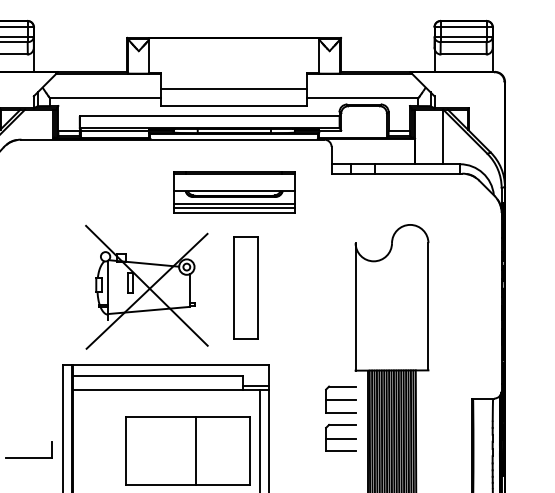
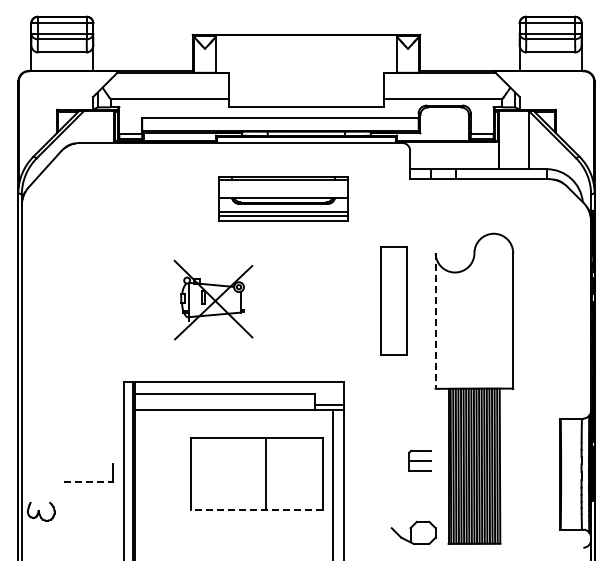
line: (234, 89) -> (306, 89), removed
part: (234, 191) -> (283, 198), moved
part: (146, 286) -> (213, 299), size x0.6
part: (245, 287) -> (393, 300), moved
line: (355, 307) -> (435, 321), solid -> dashed
part: (340, 399) -> (419, 419), removed
part: (340, 437) -> (419, 460), size x0.7
line: (29, 457) -> (88, 481), solid -> dashed
line: (188, 484) -> (257, 510), solid -> dashed

